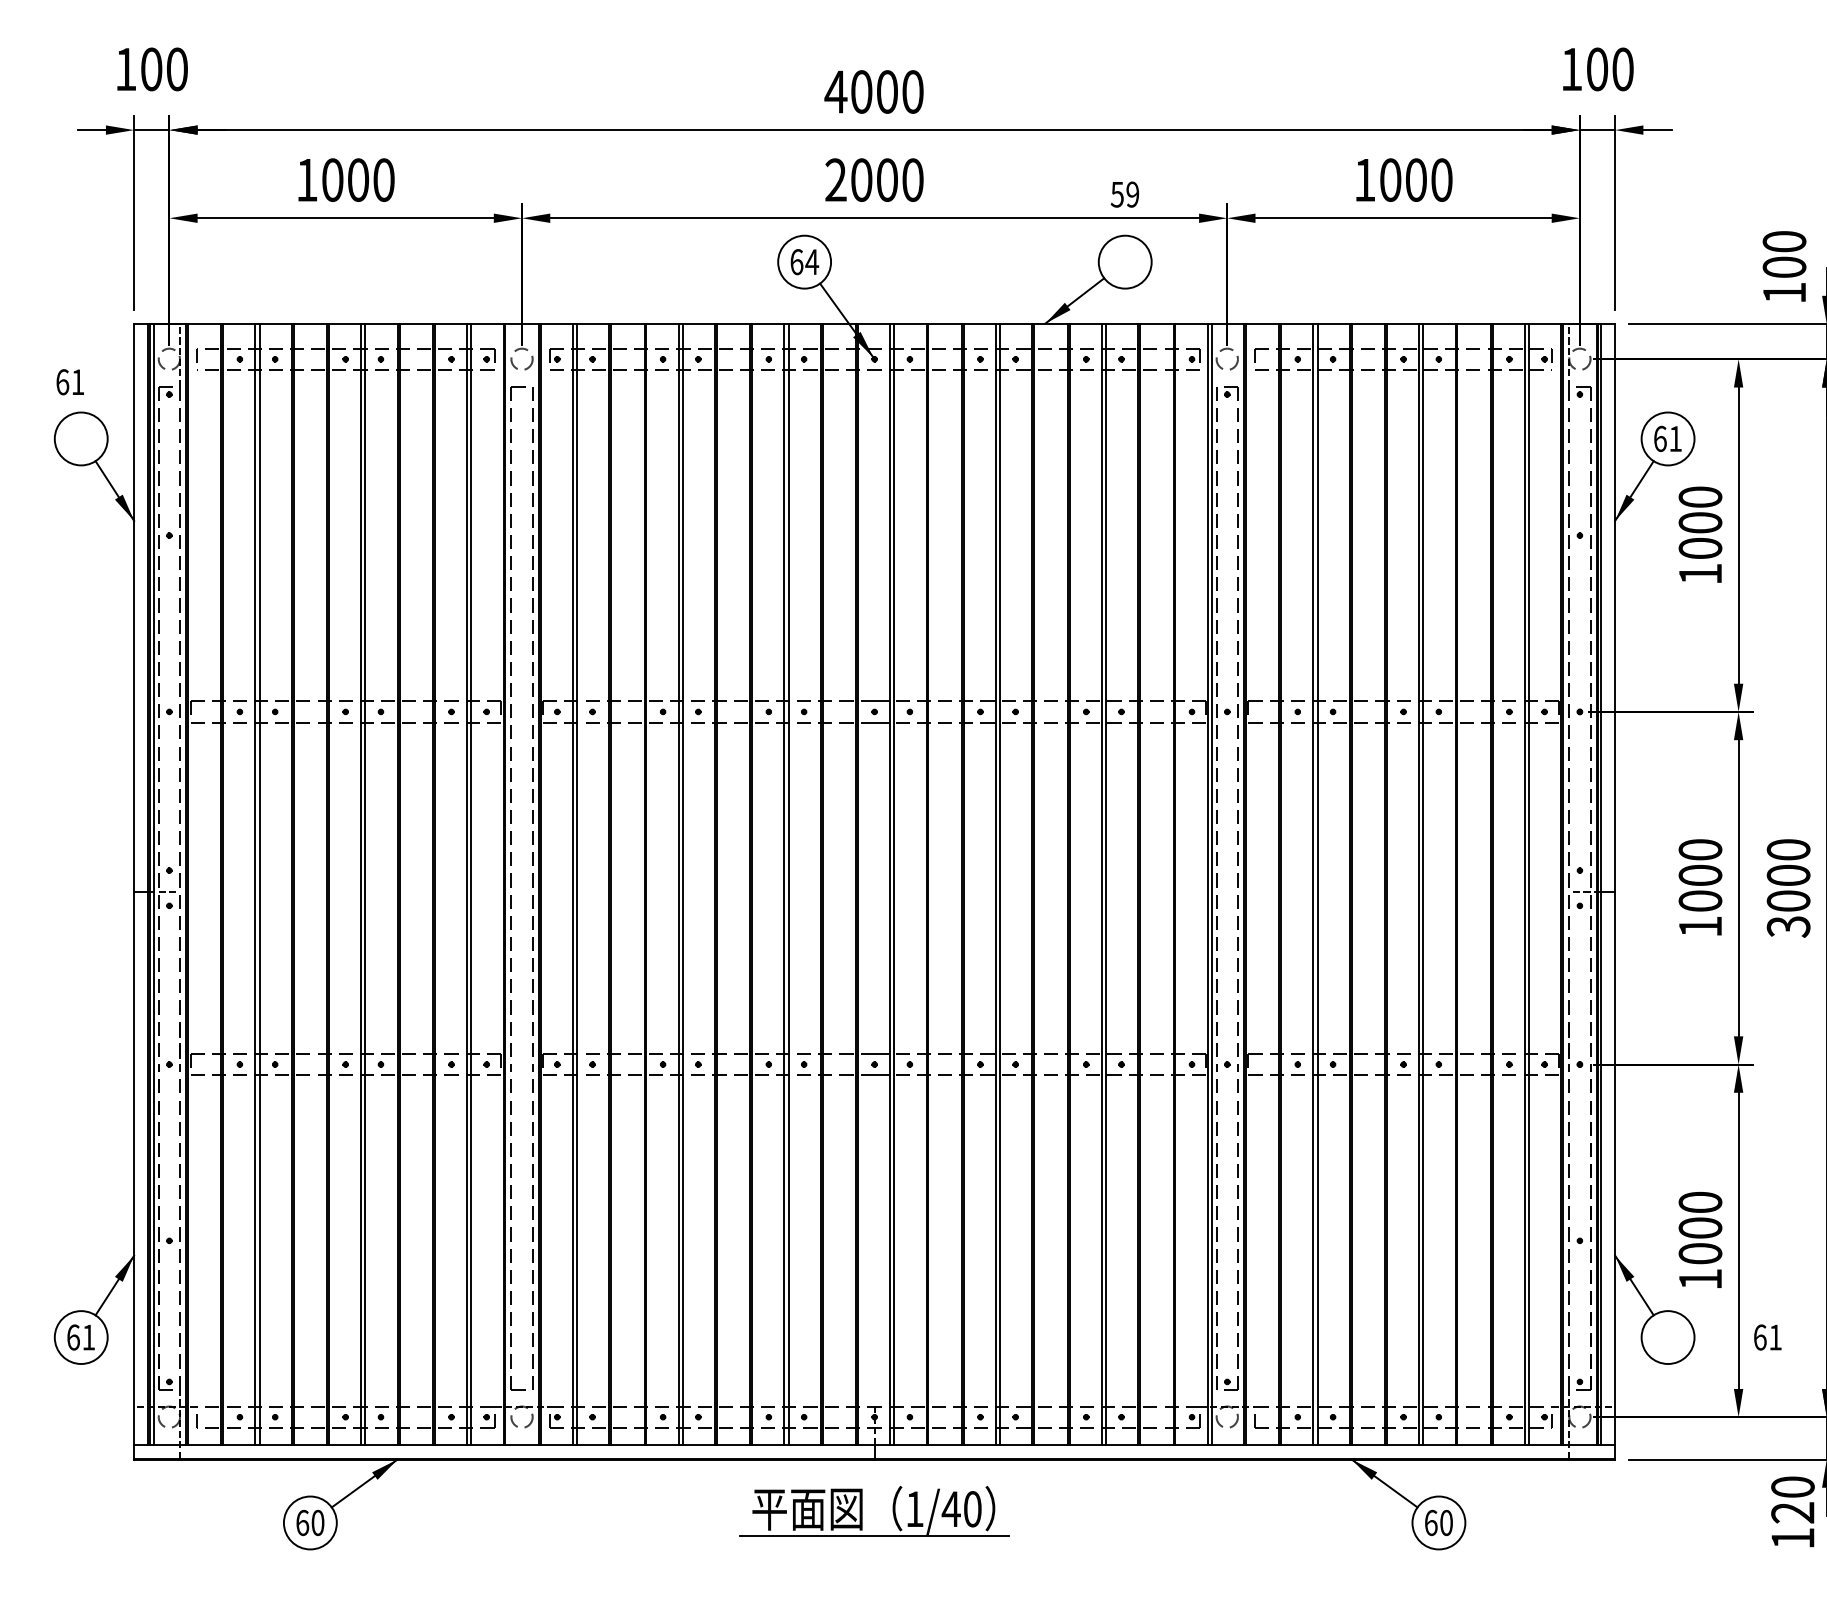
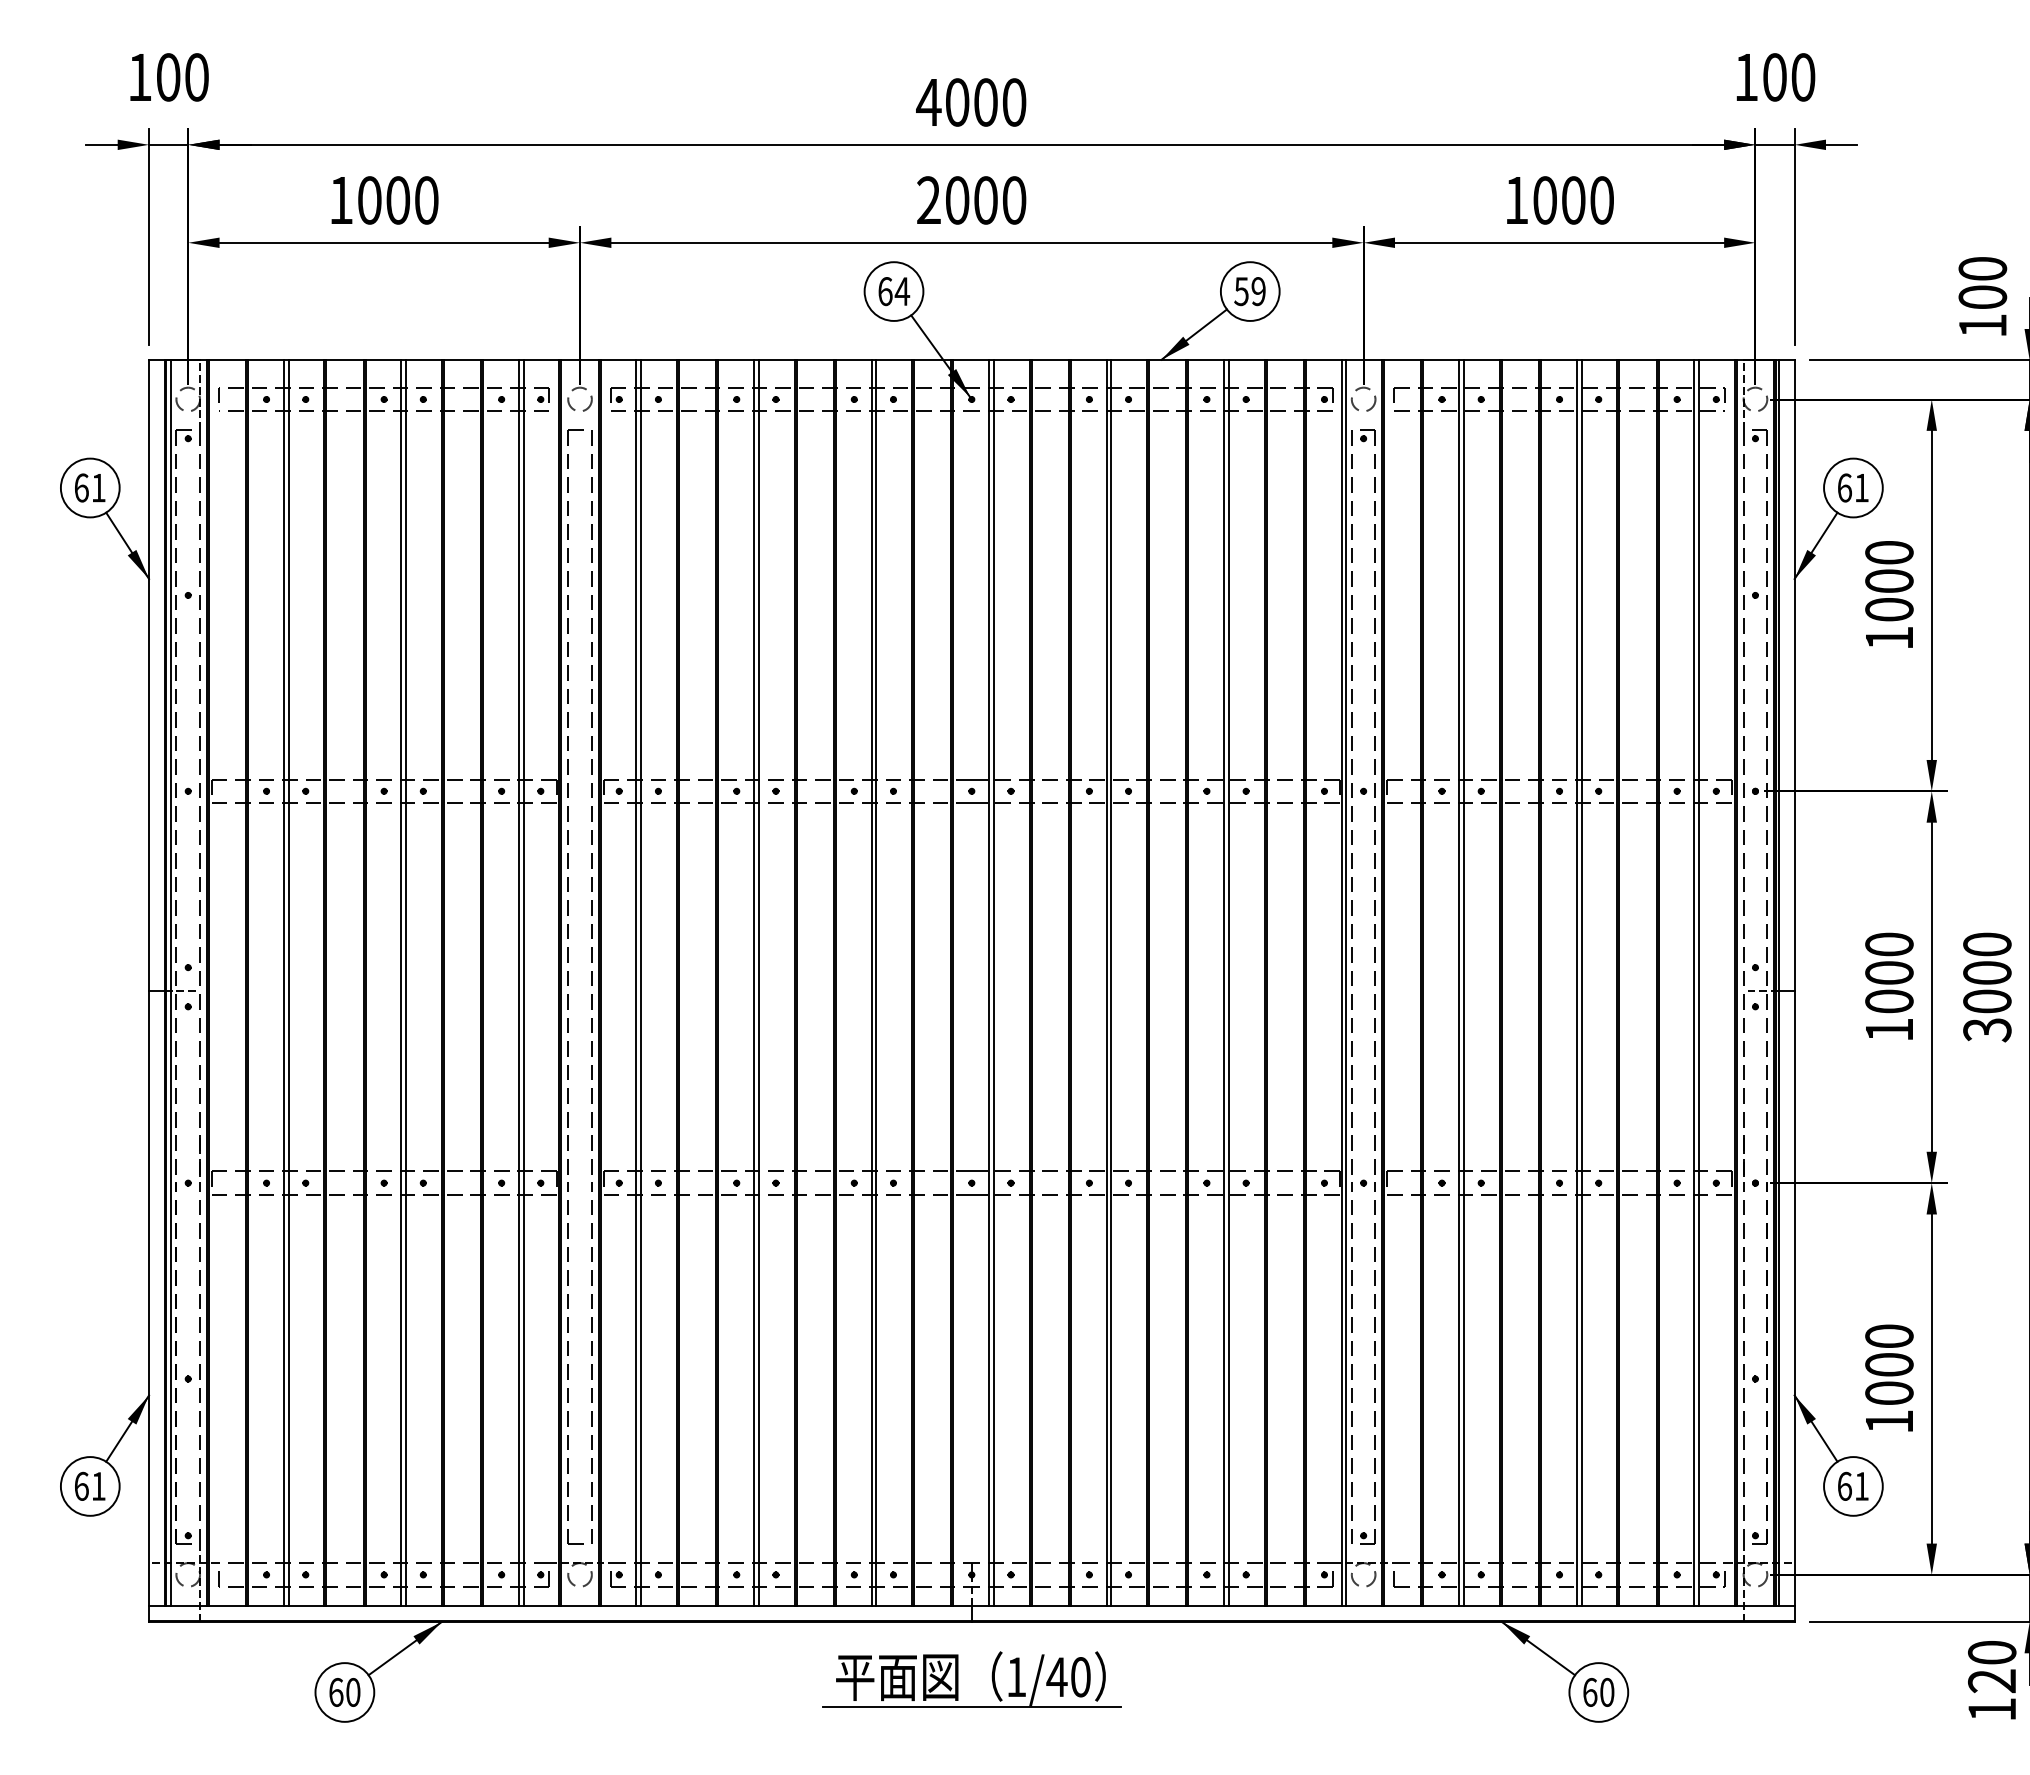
text: (1124, 194) -> (1249, 291), moved
text: (70, 381) -> (90, 487), moved
text: (1768, 1336) -> (1853, 1485), moved

